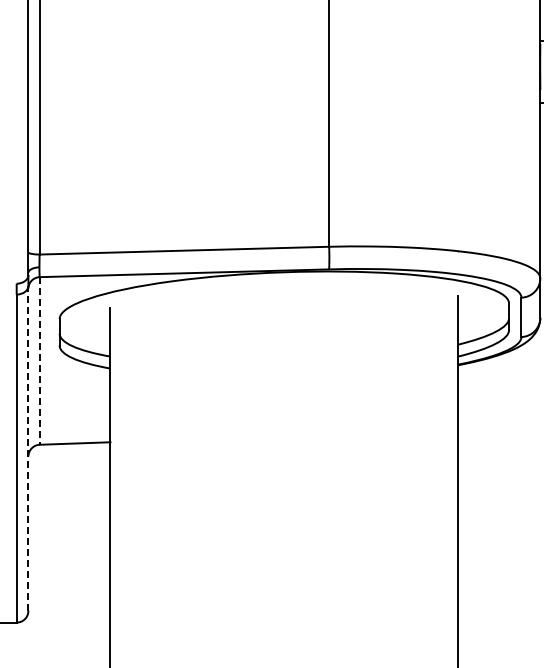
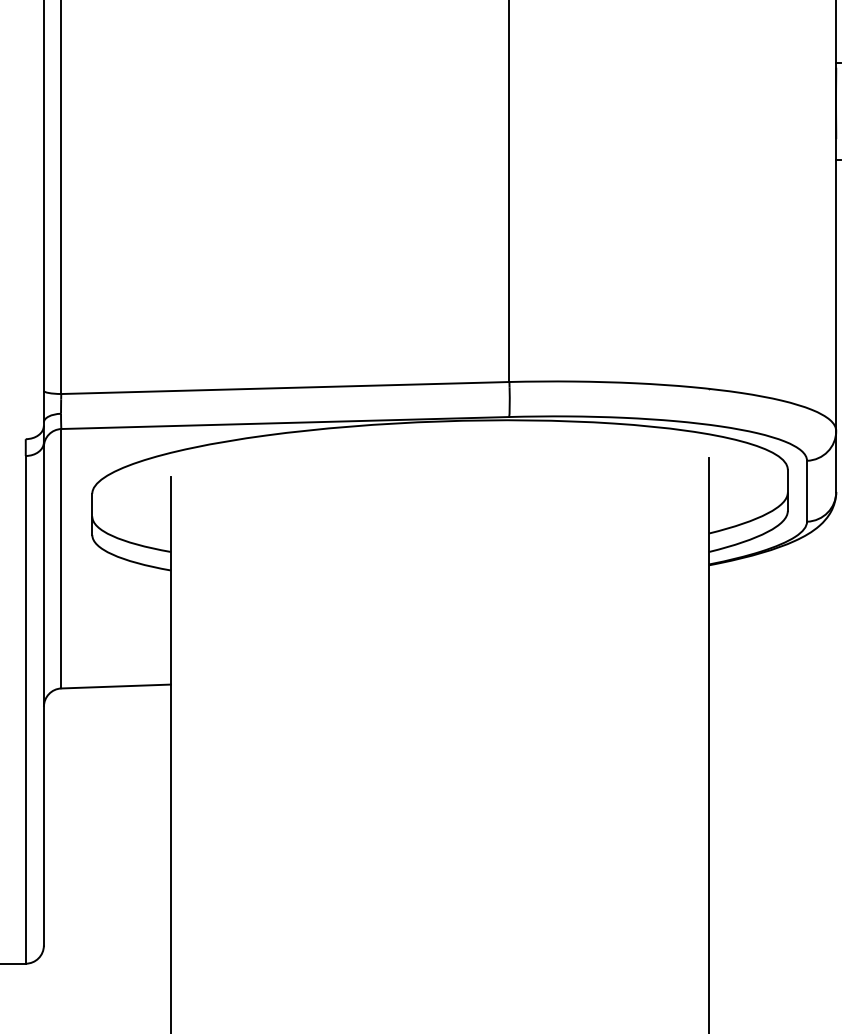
line: (39, 360) -> (61, 558), dashed -> solid
line: (28, 448) -> (44, 694), dashed -> solid

